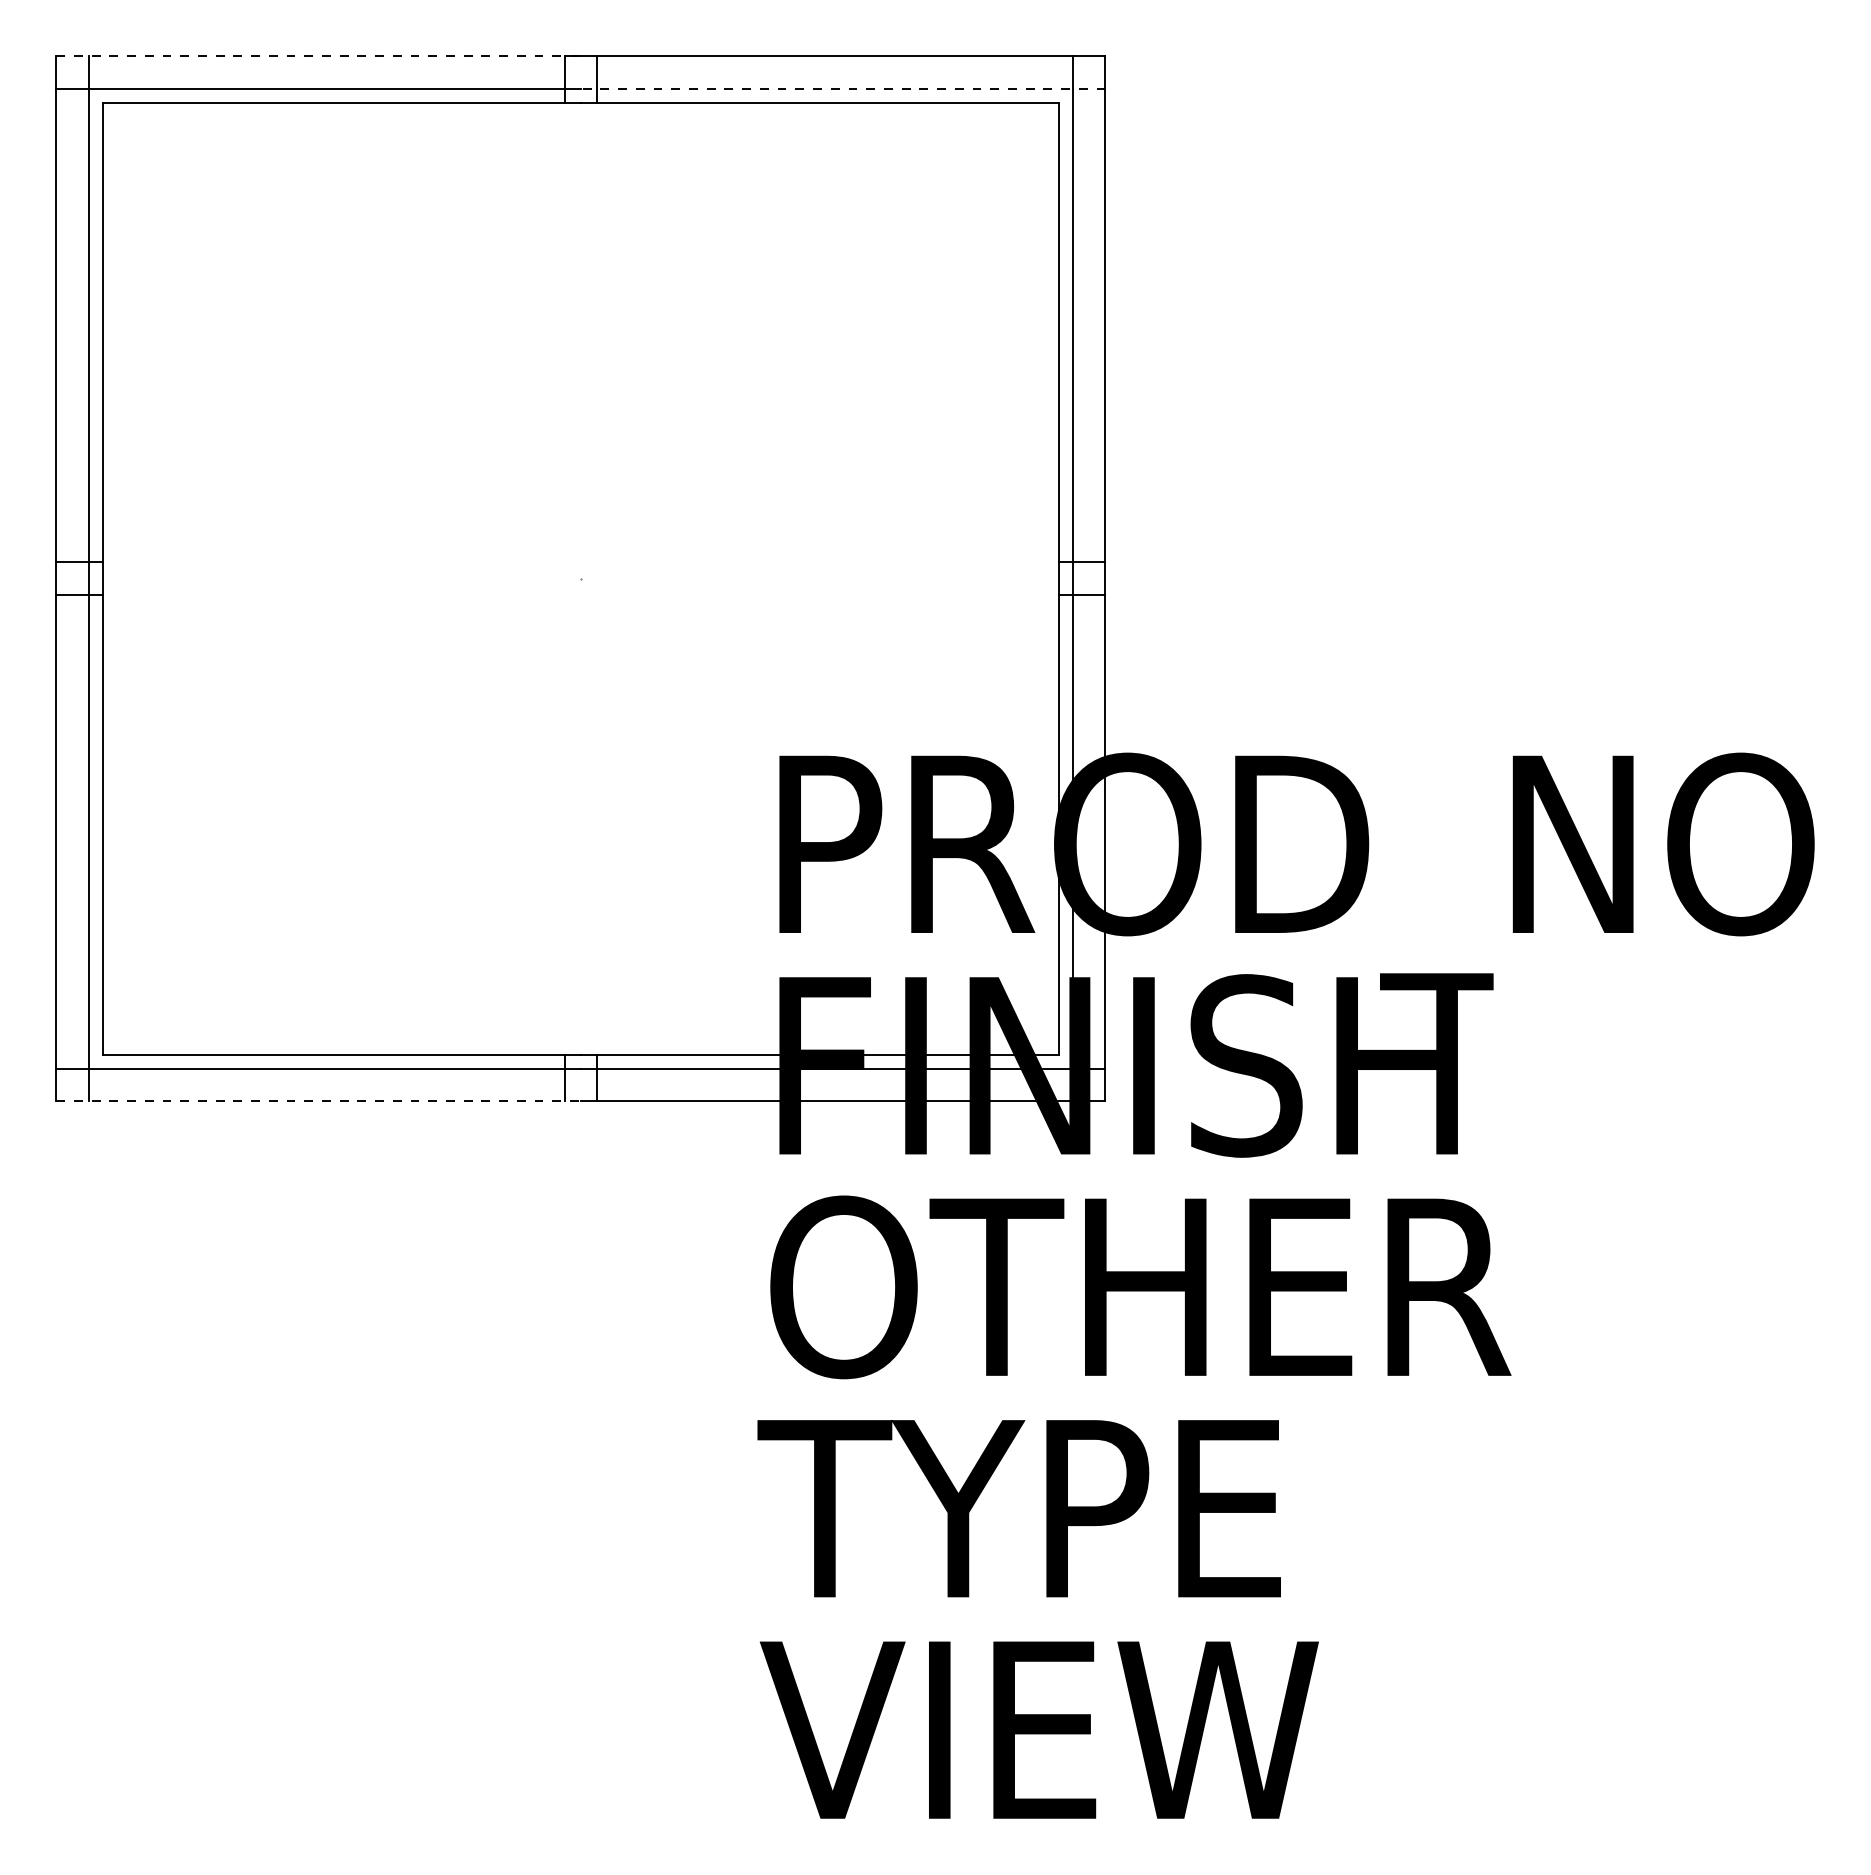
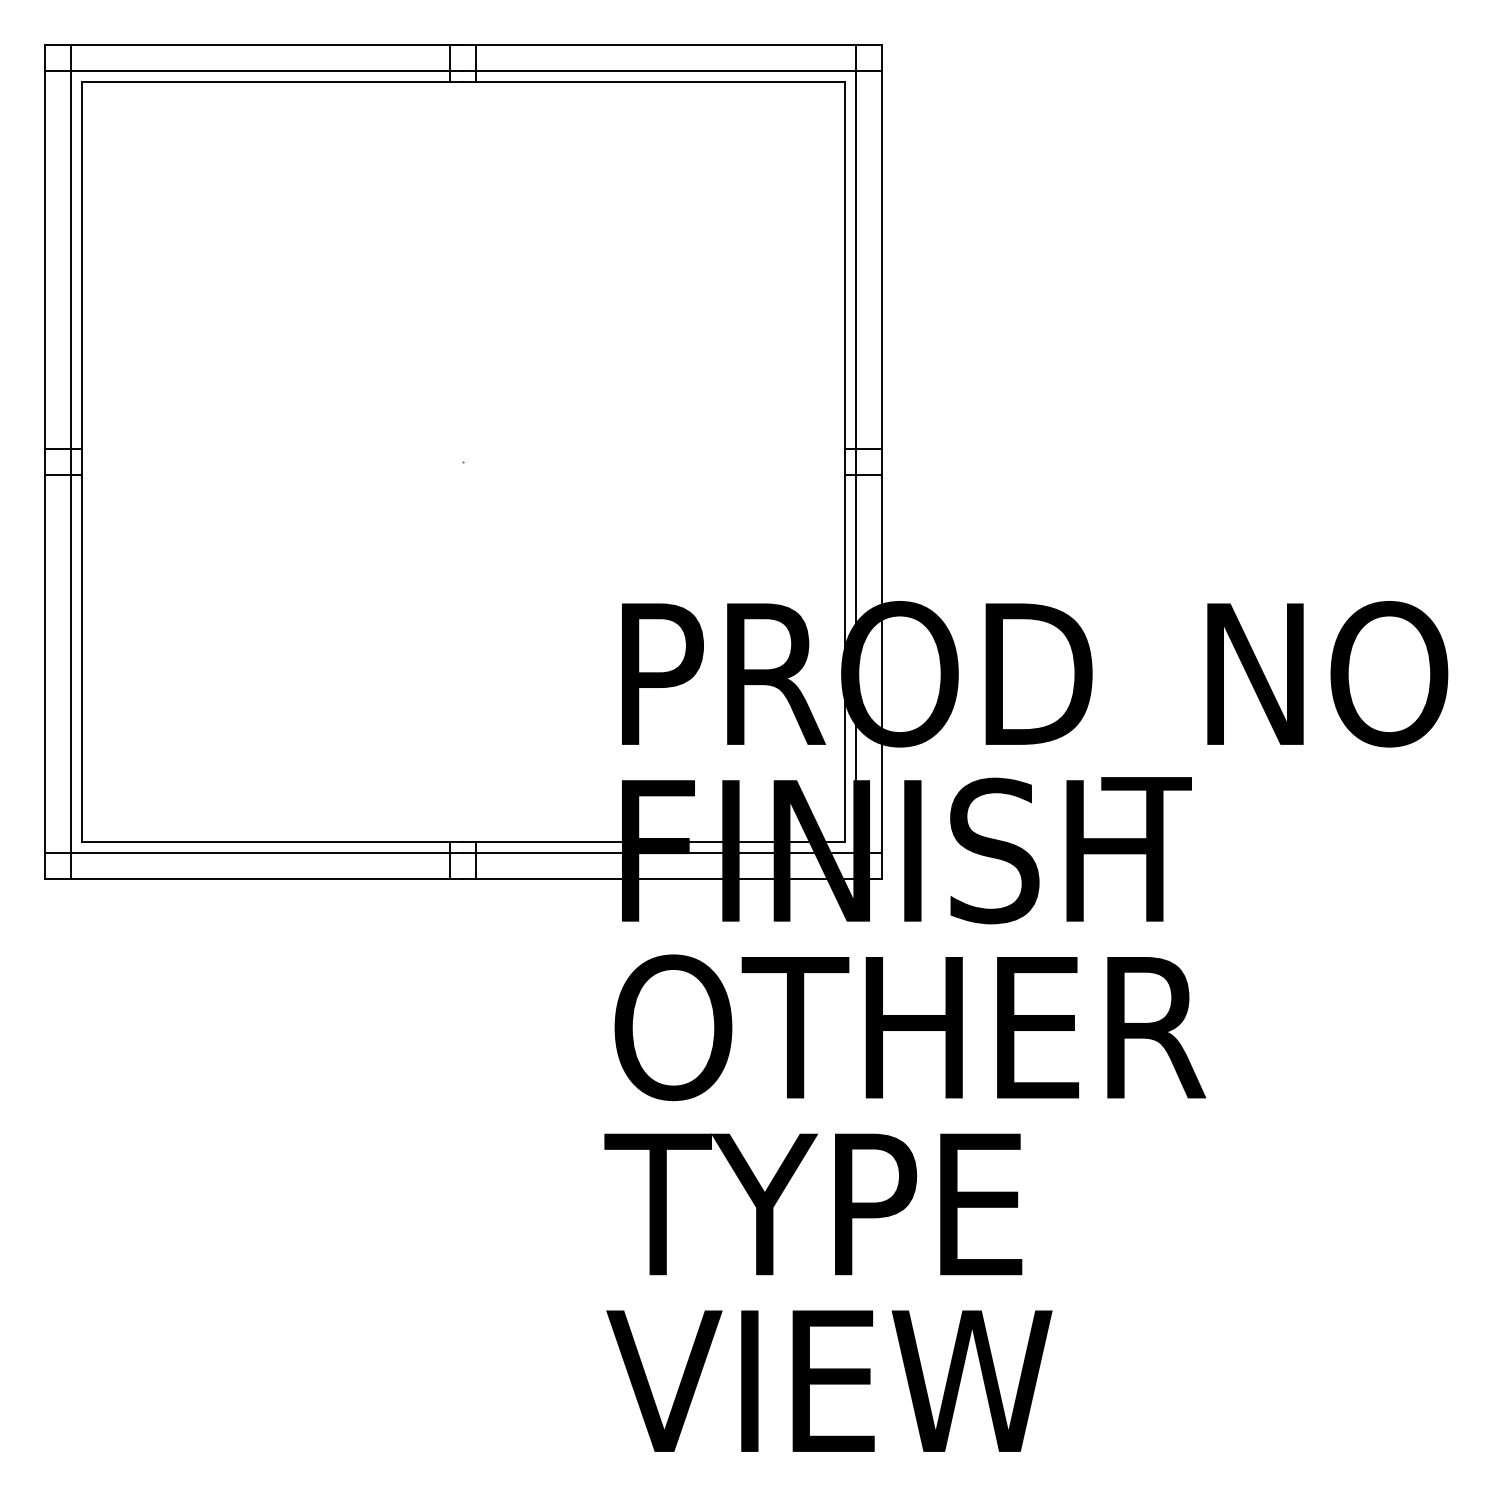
line: (319, 56) -> (254, 45), dashed -> solid
line: (842, 88) -> (672, 70), dashed -> solid
line: (319, 1101) -> (254, 879), dashed -> solid

